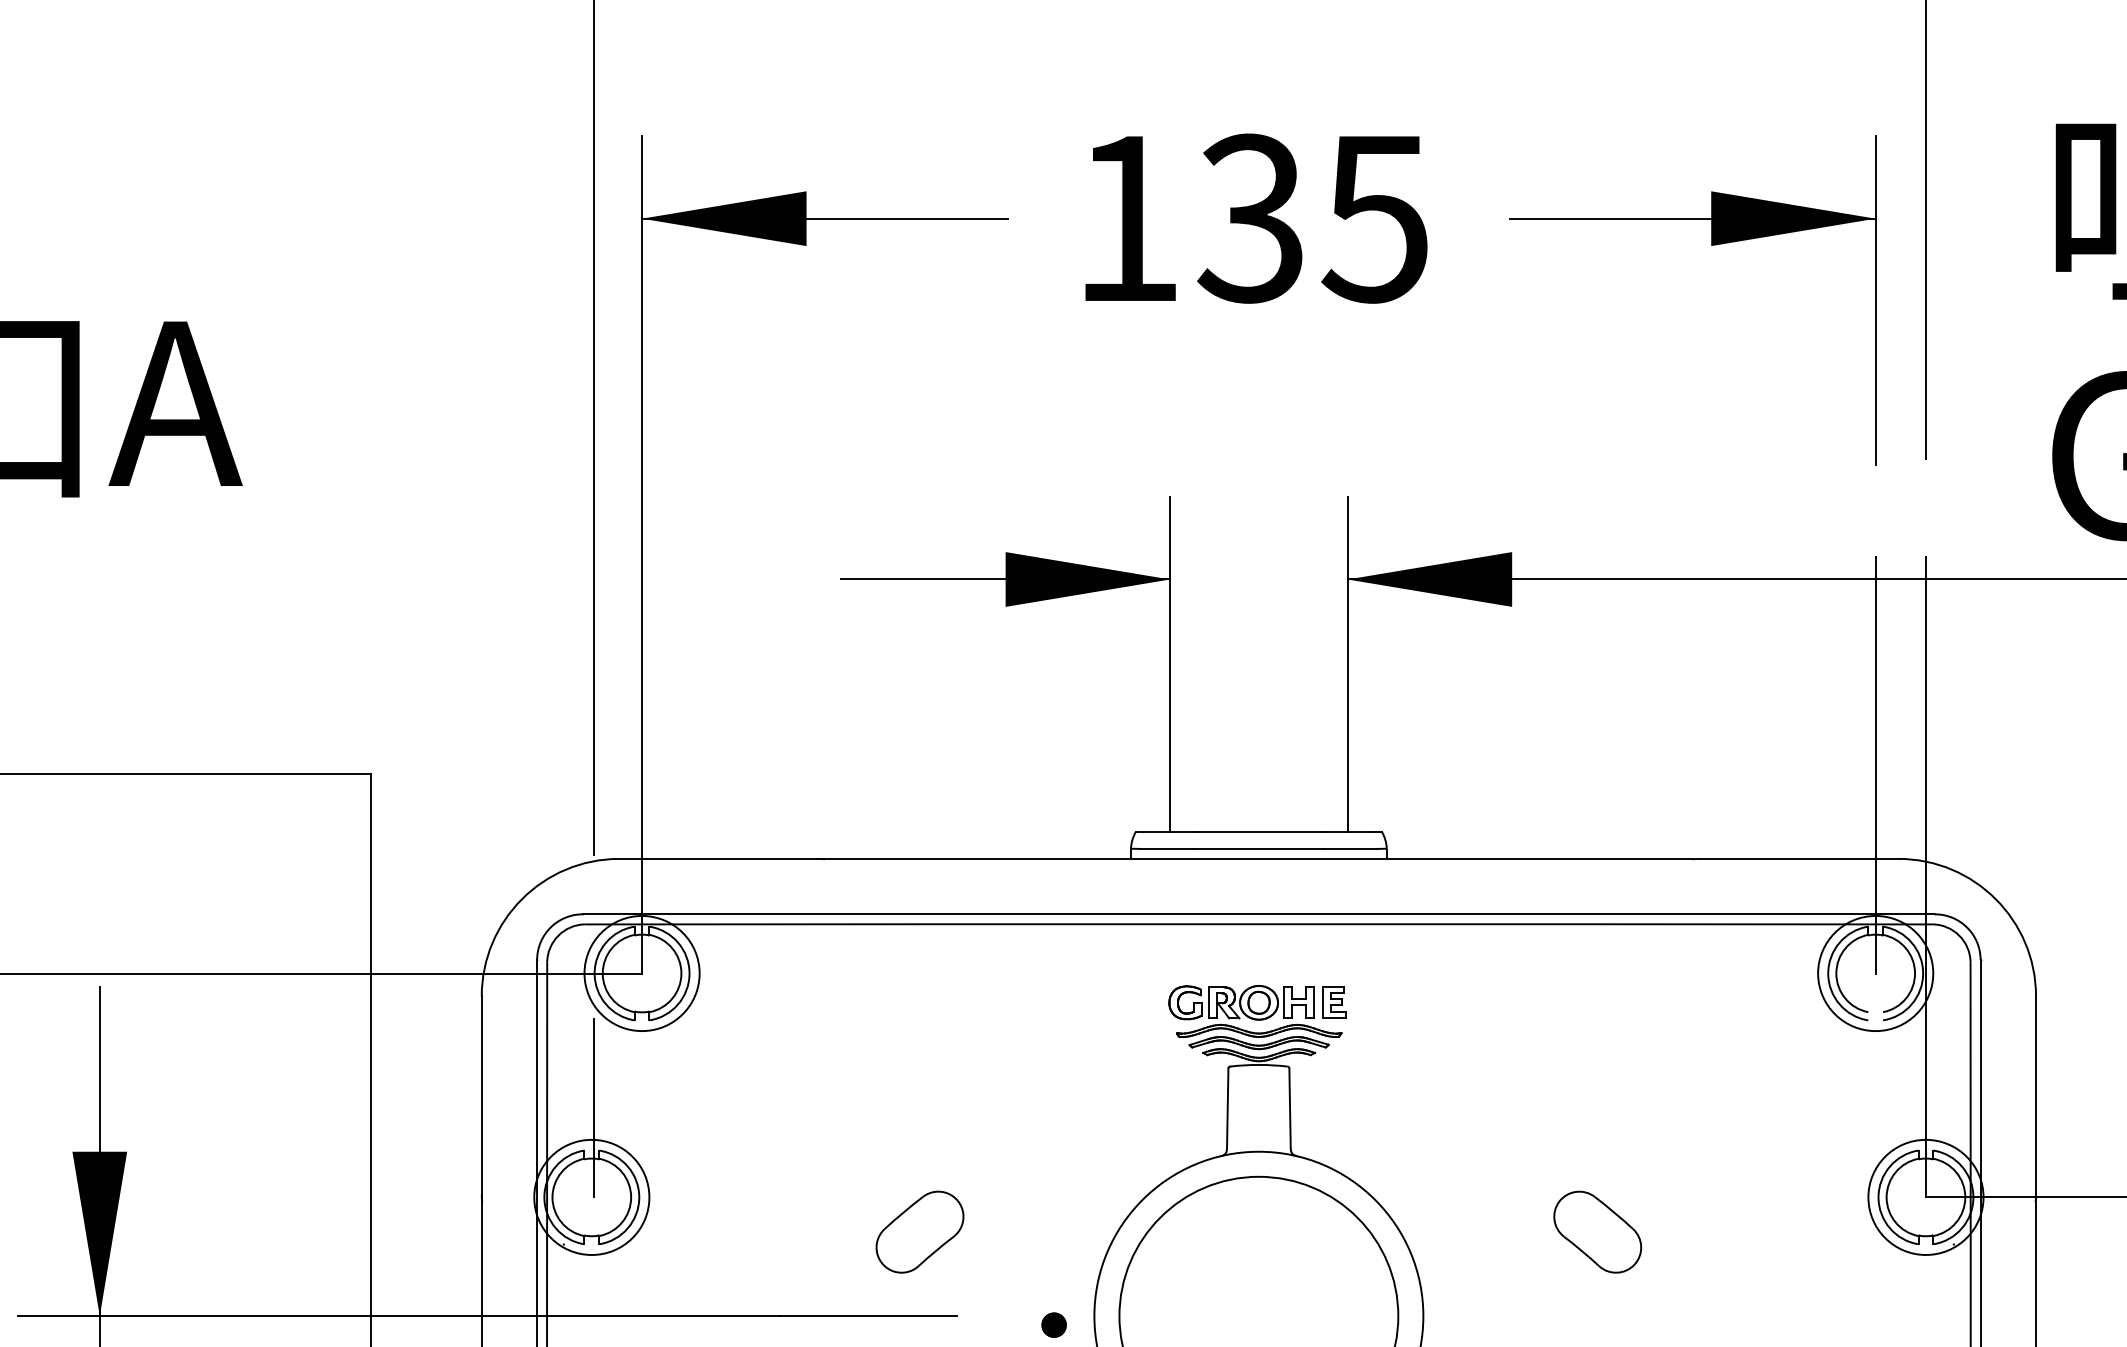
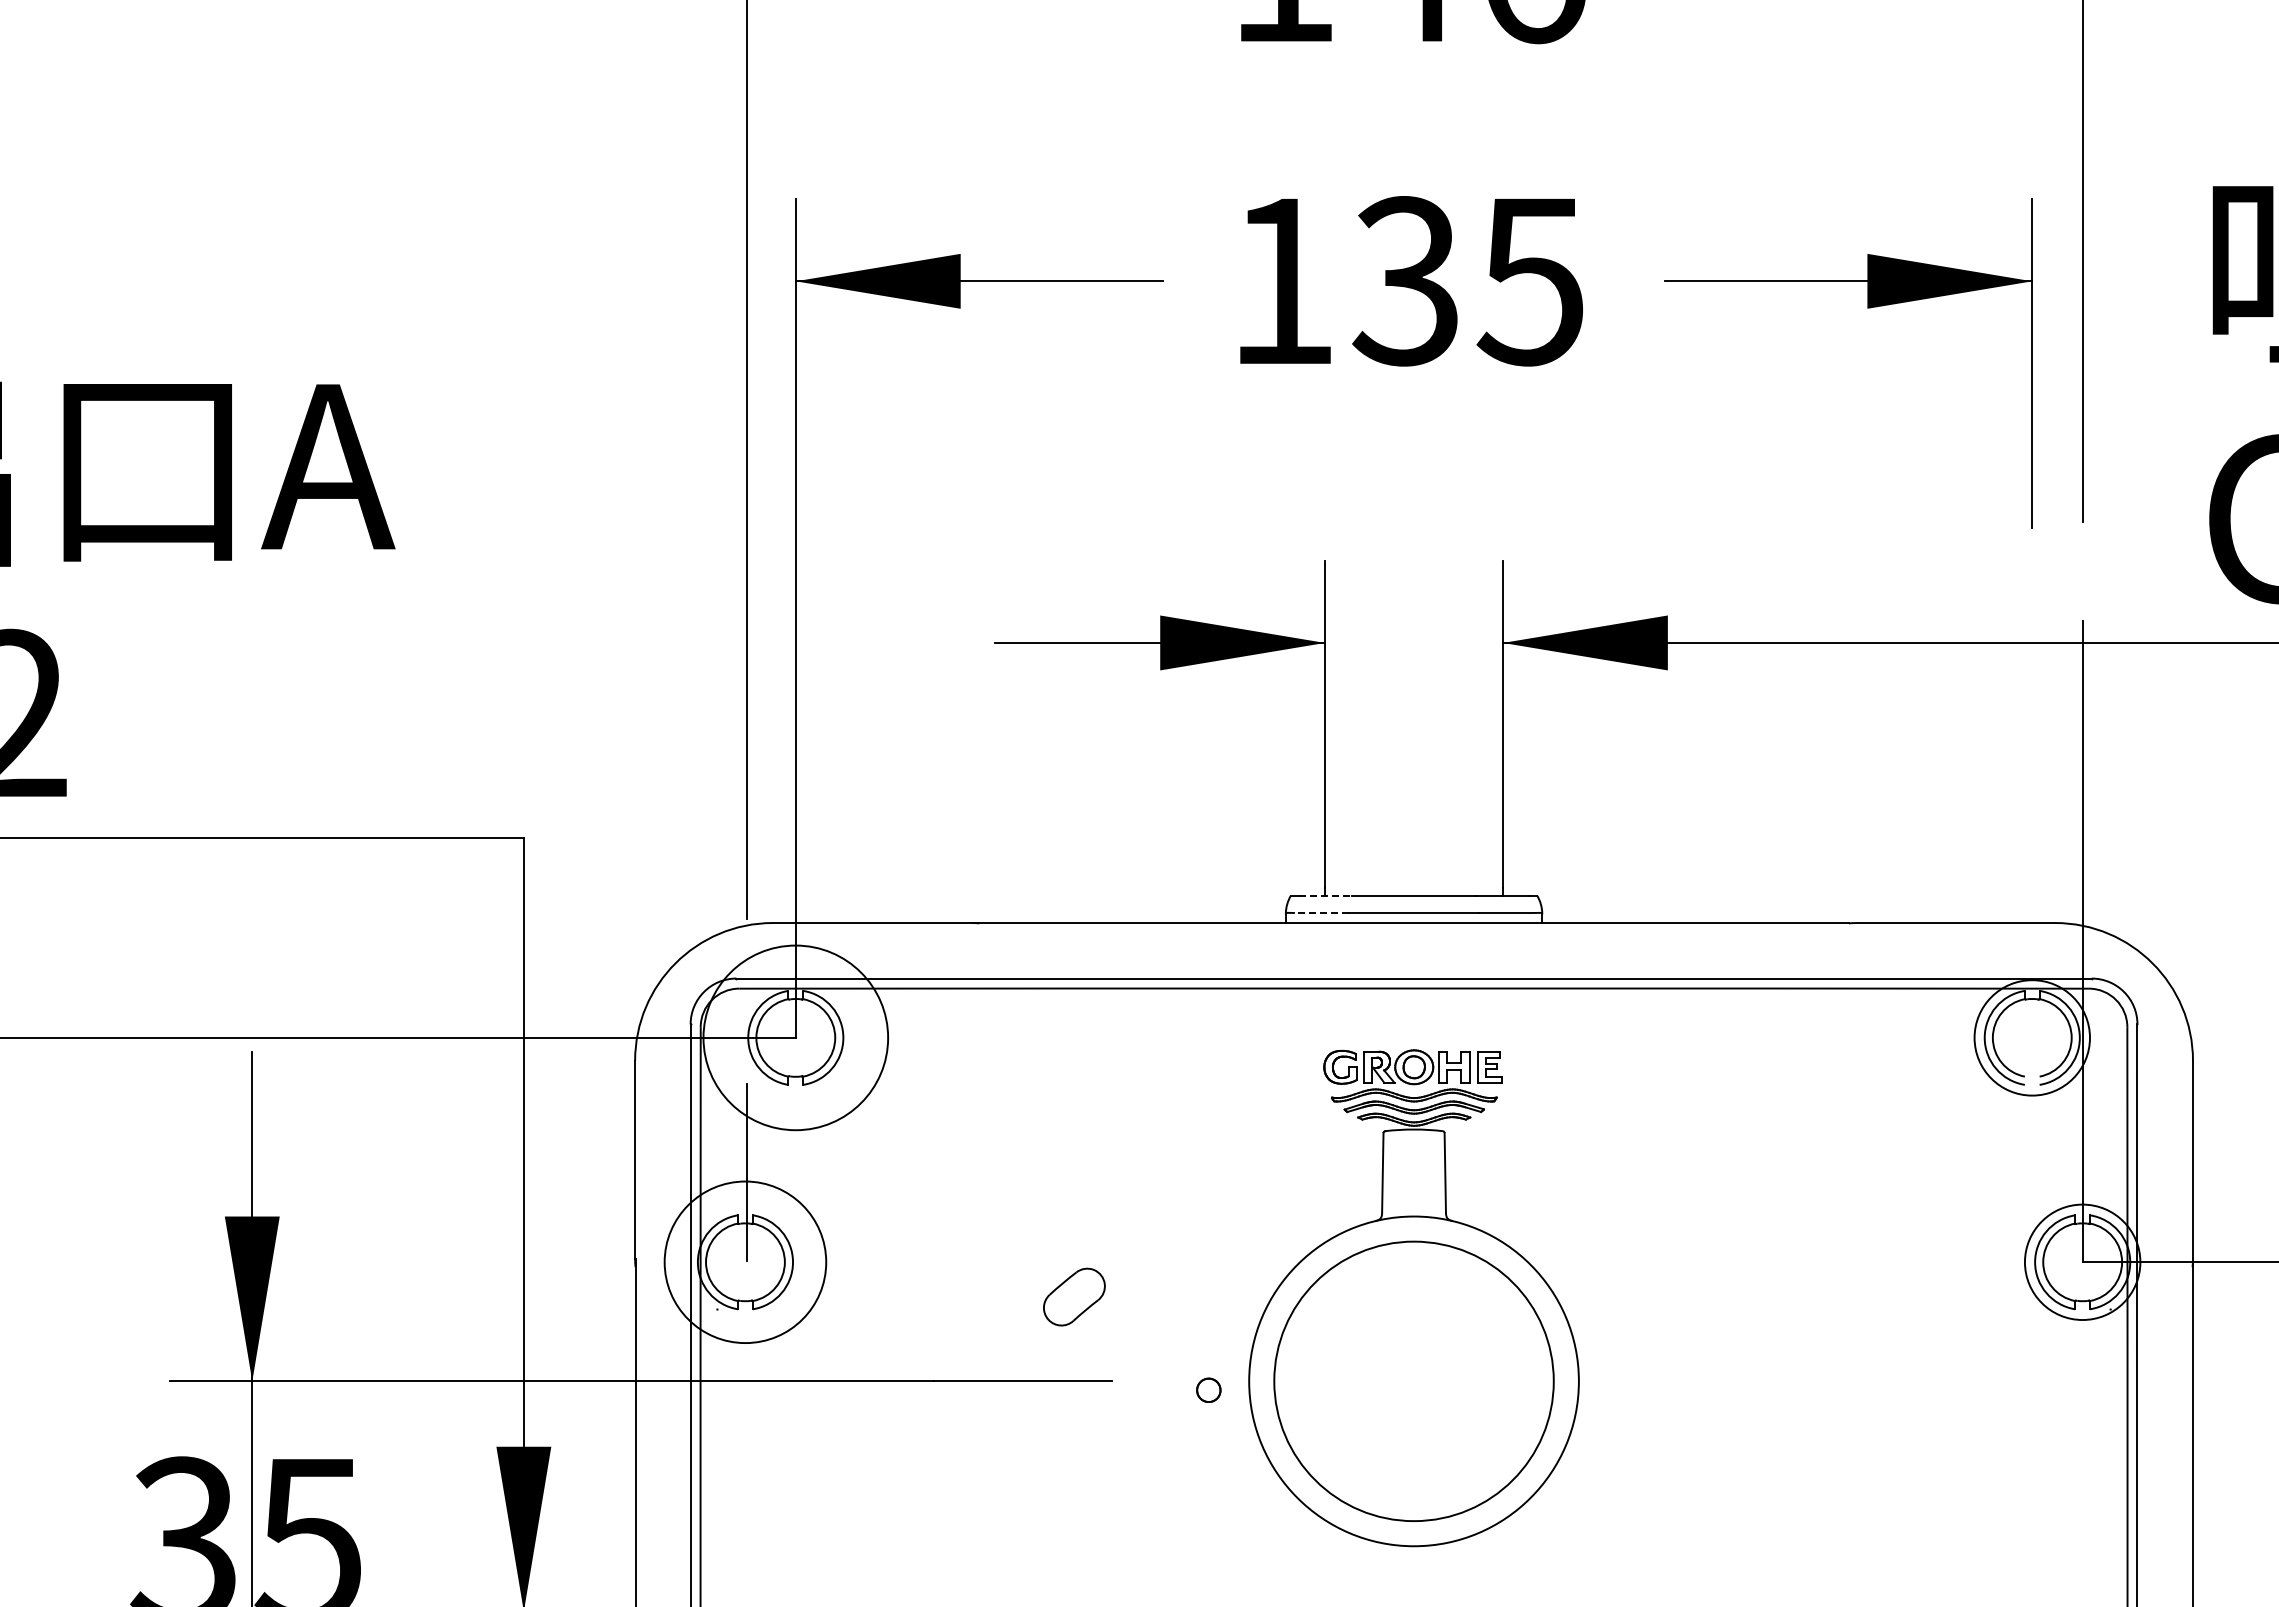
line: (1875, 764) -> (2032, 828), removed
line: (1170, 831) -> (1325, 895), solid -> dashed
line: (1166, 848) -> (1321, 912), solid -> dashed
circle: (641, 973) -> (795, 1037), size x1.6
circle: (591, 1197) -> (745, 1262), size x1.4
part: (920, 1231) -> (1074, 1296), size x0.7
part: (1597, 1231) -> (1753, 1296), removed
fill: (1053, 1325) -> (1208, 1390), removed

